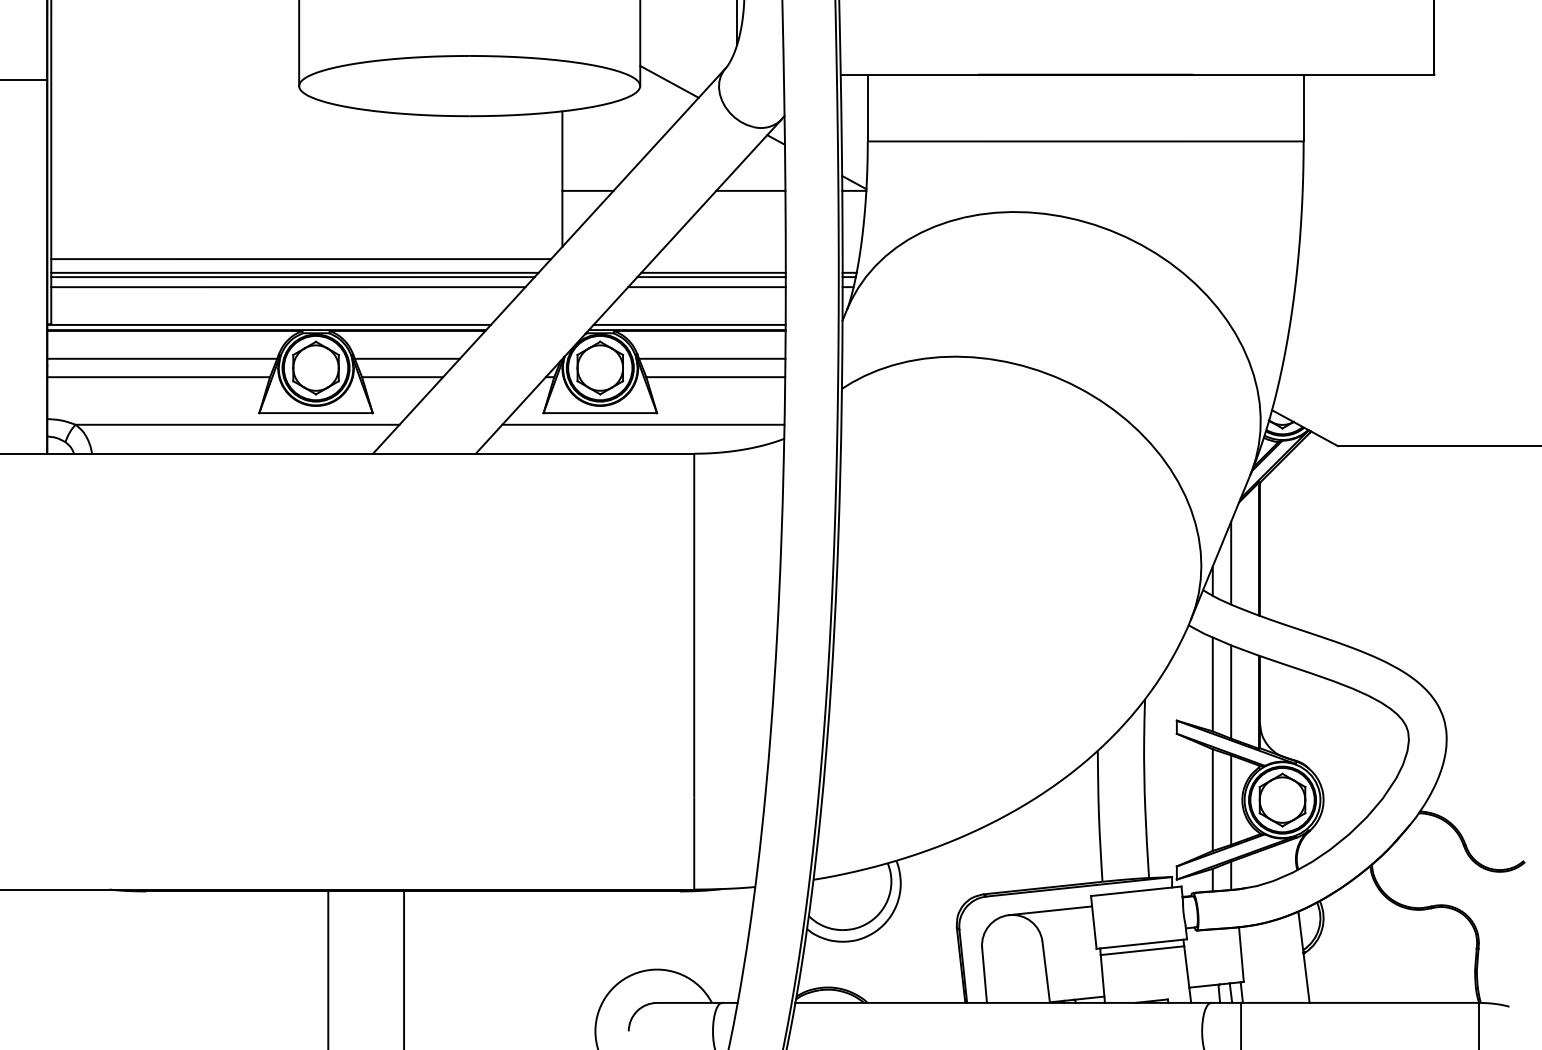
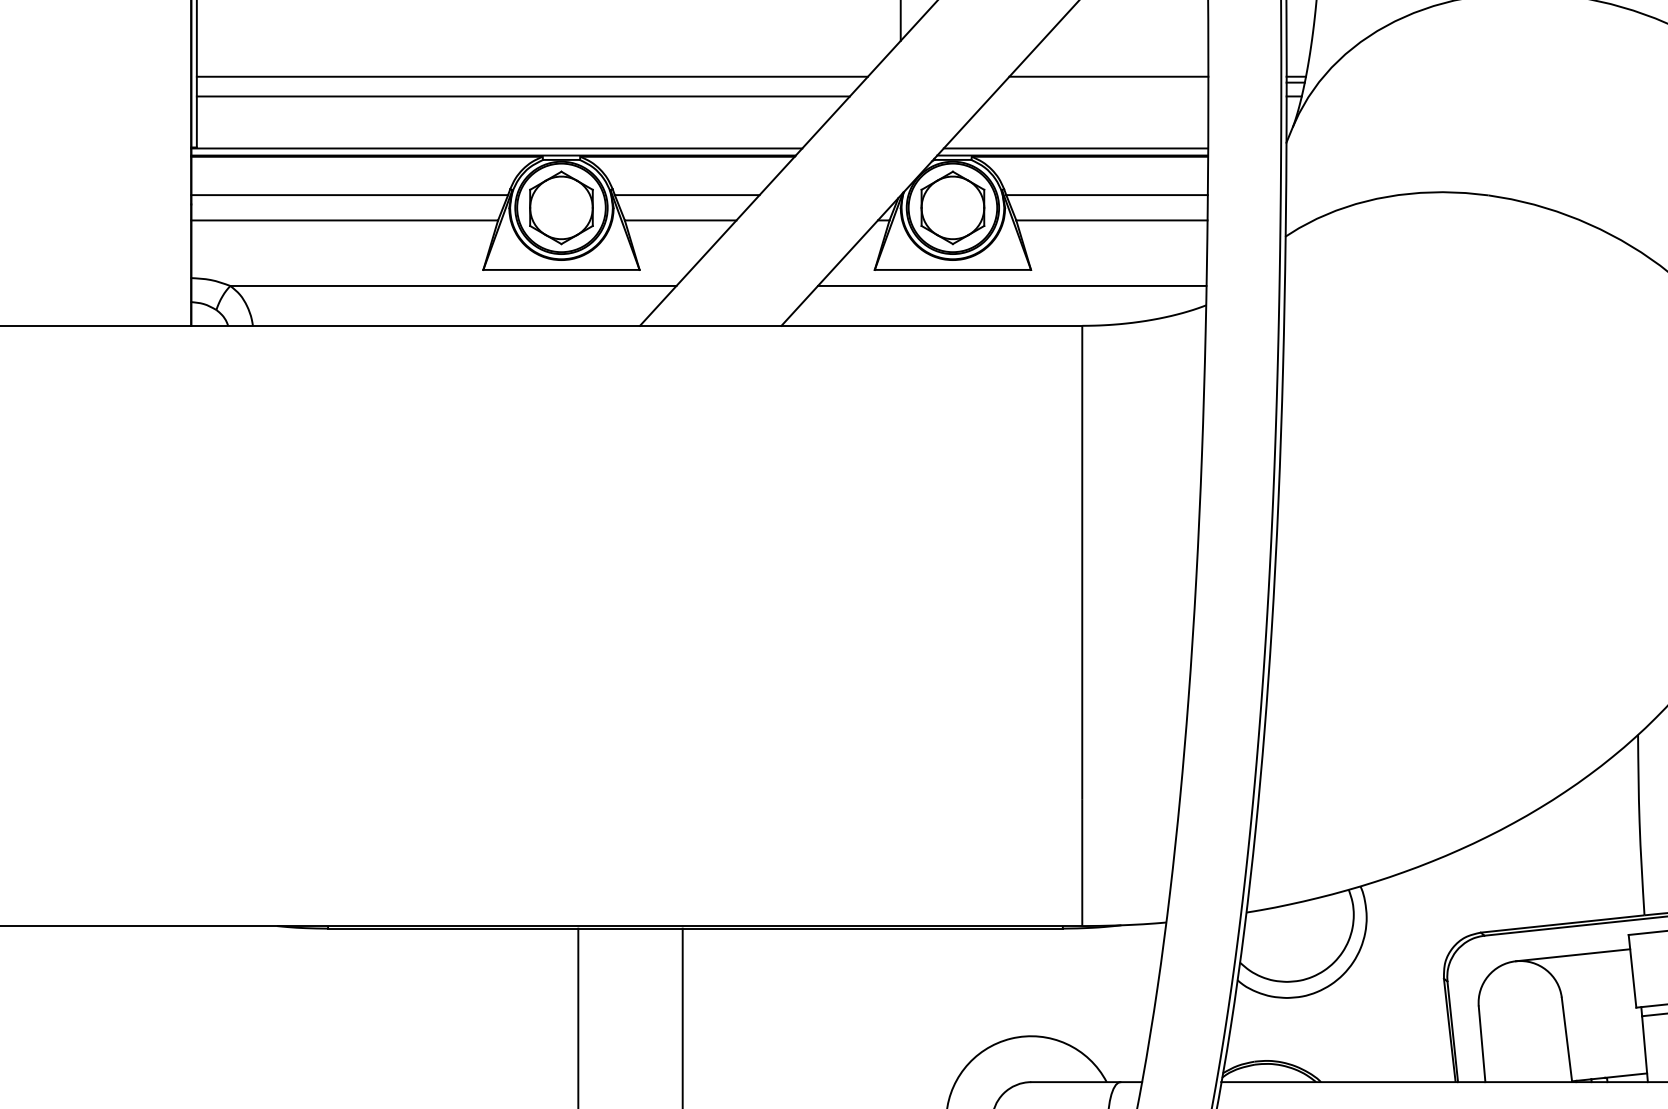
line: (301, 259) -> (541, 58), removed
line: (292, 277) -> (529, 83), removed
line: (711, 277) -> (1106, 83), removed
line: (706, 287) -> (1099, 96), removed

